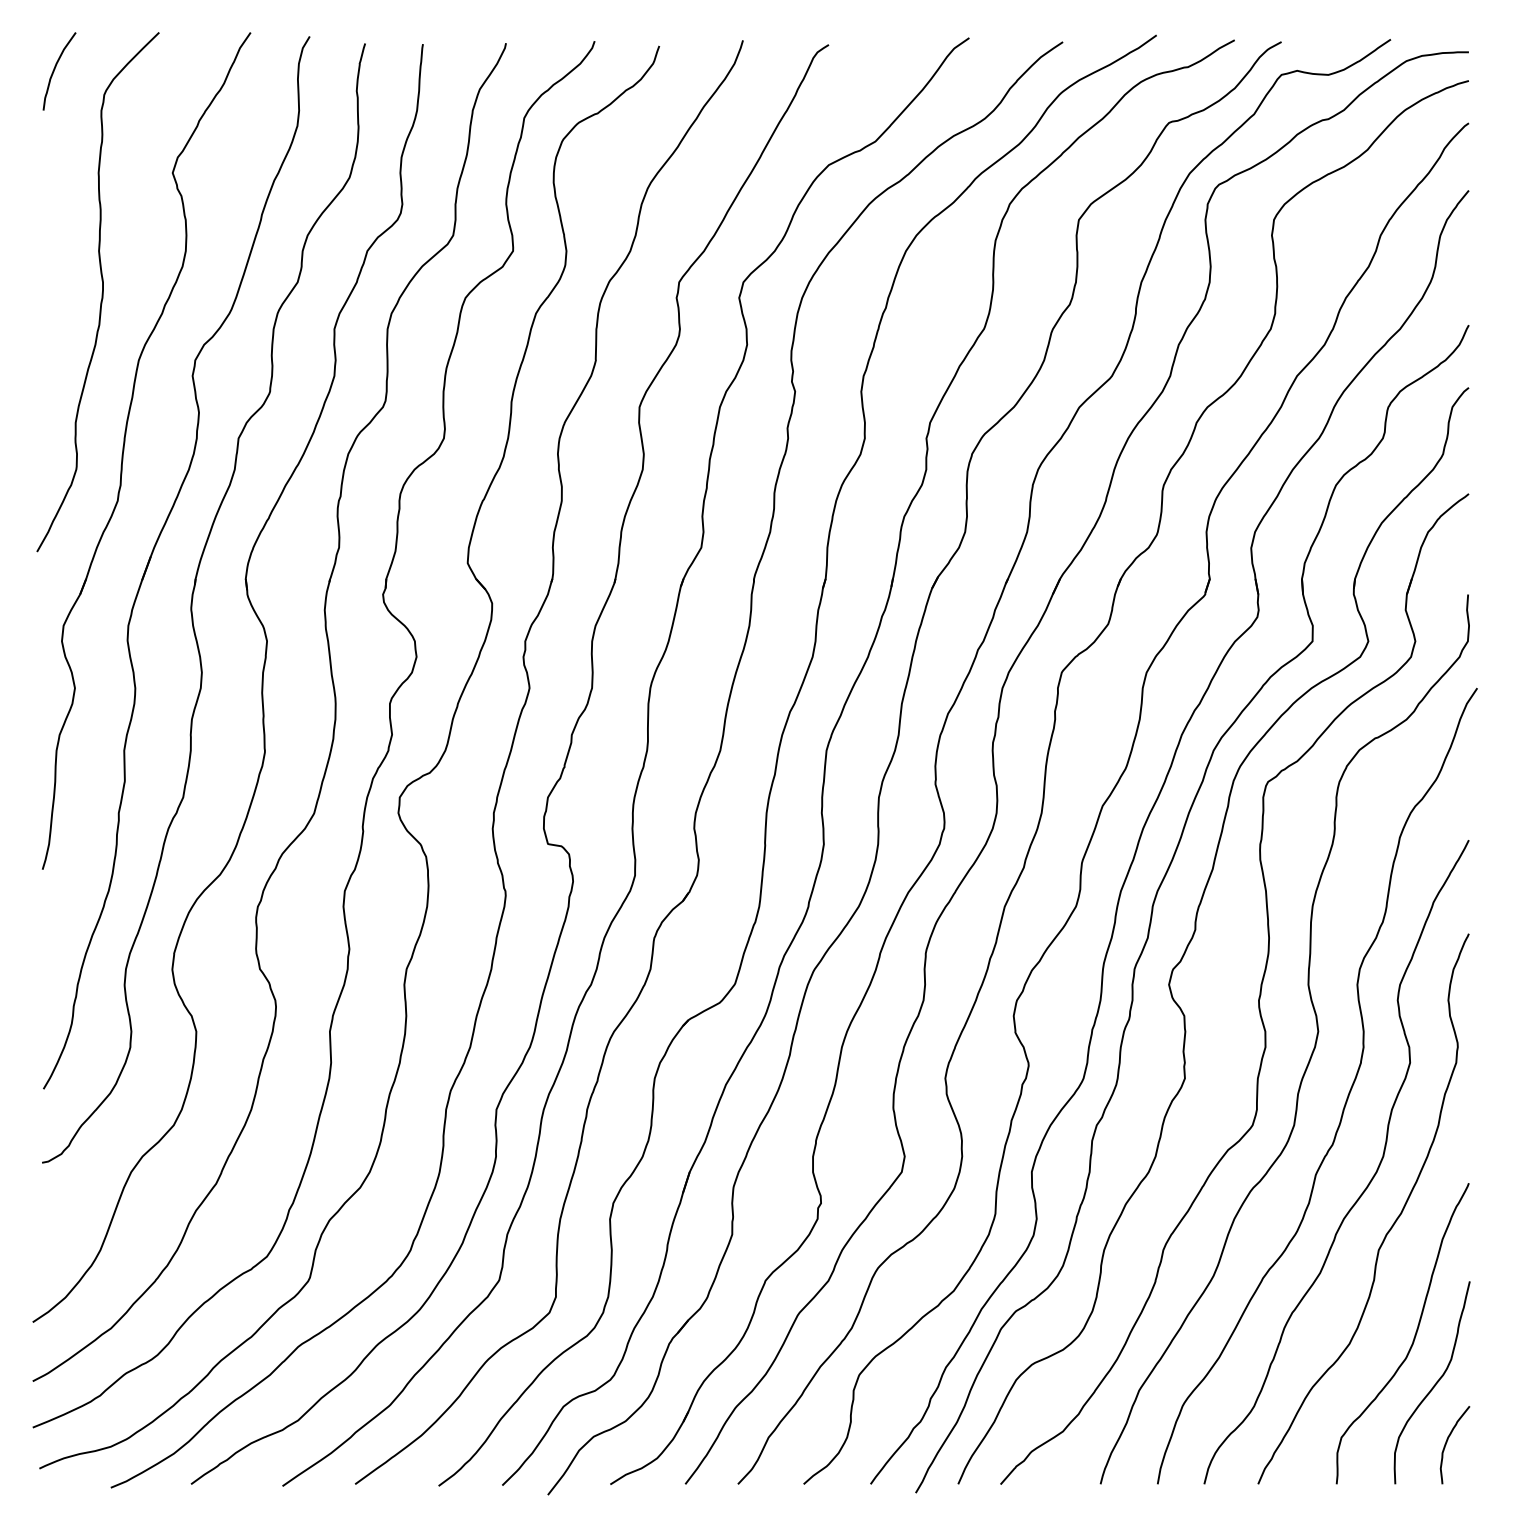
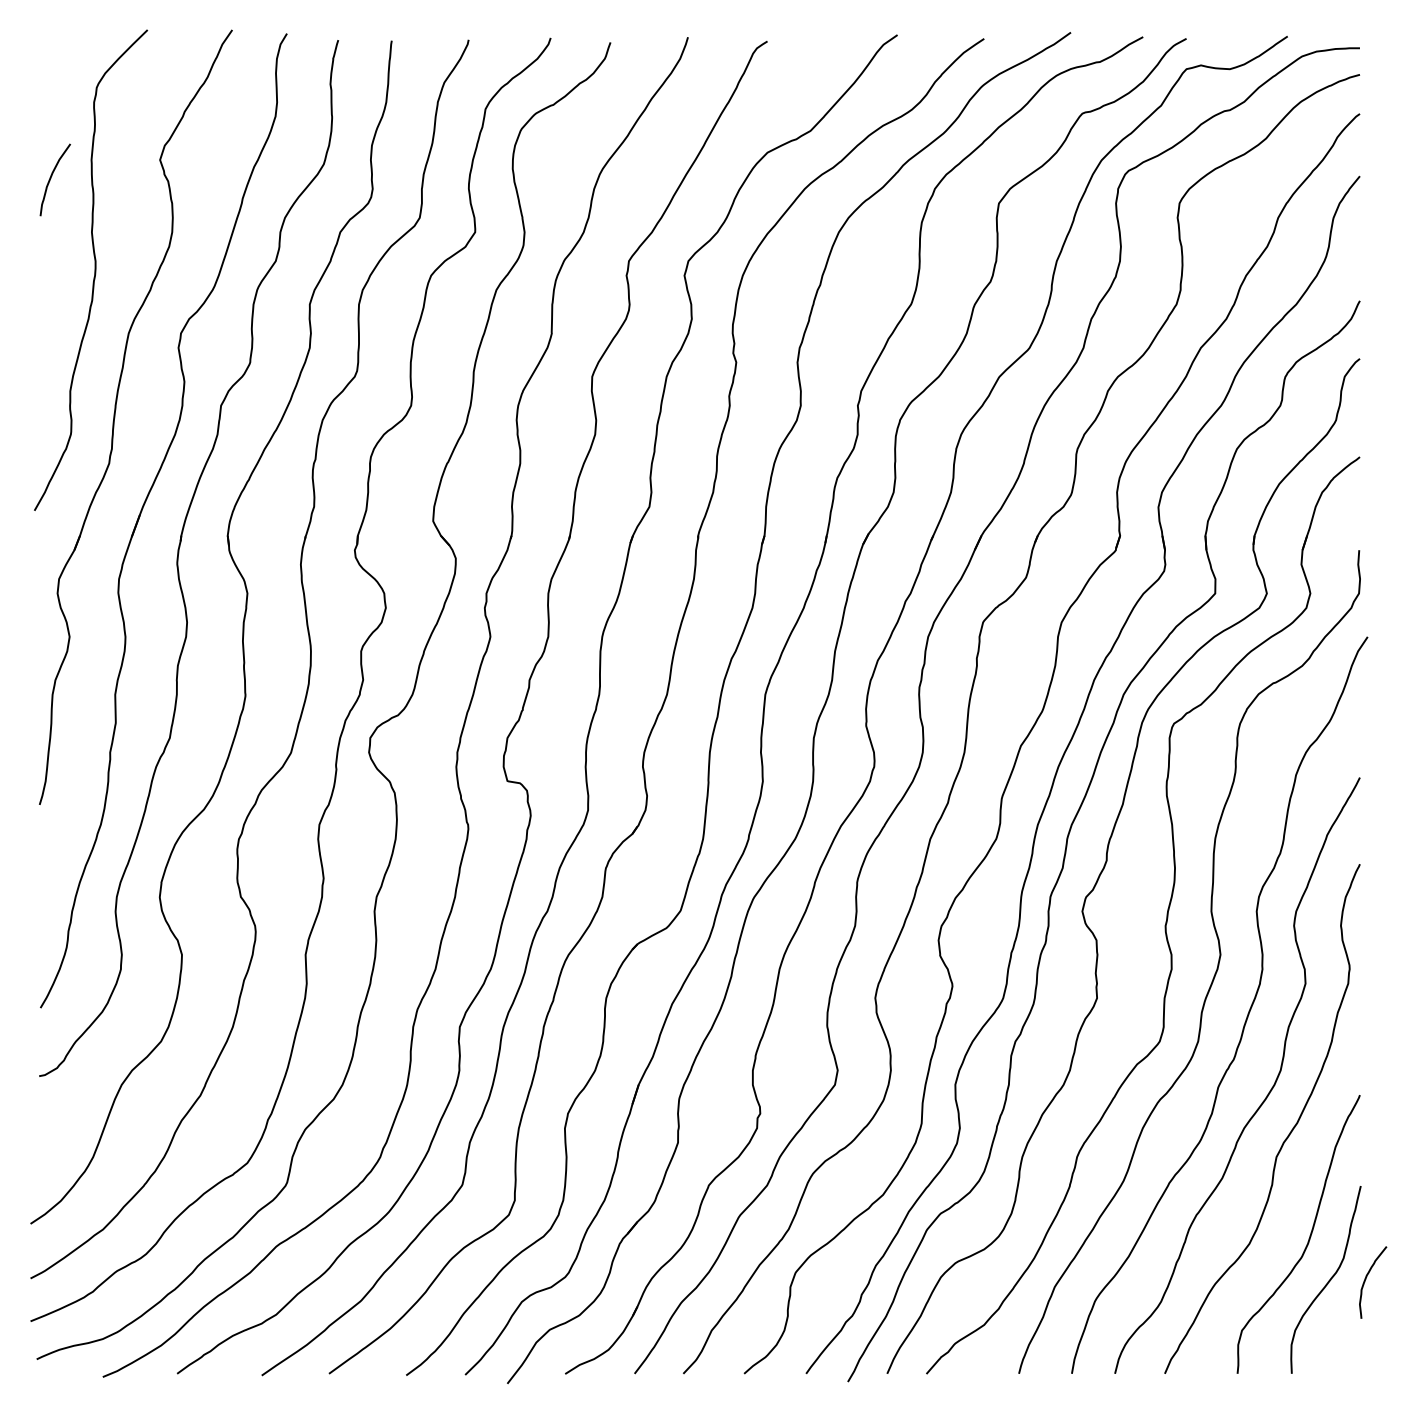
curve: (55, 69) -> (51, 178), moved
curve: (1447, 1441) -> (1366, 1279), moved

